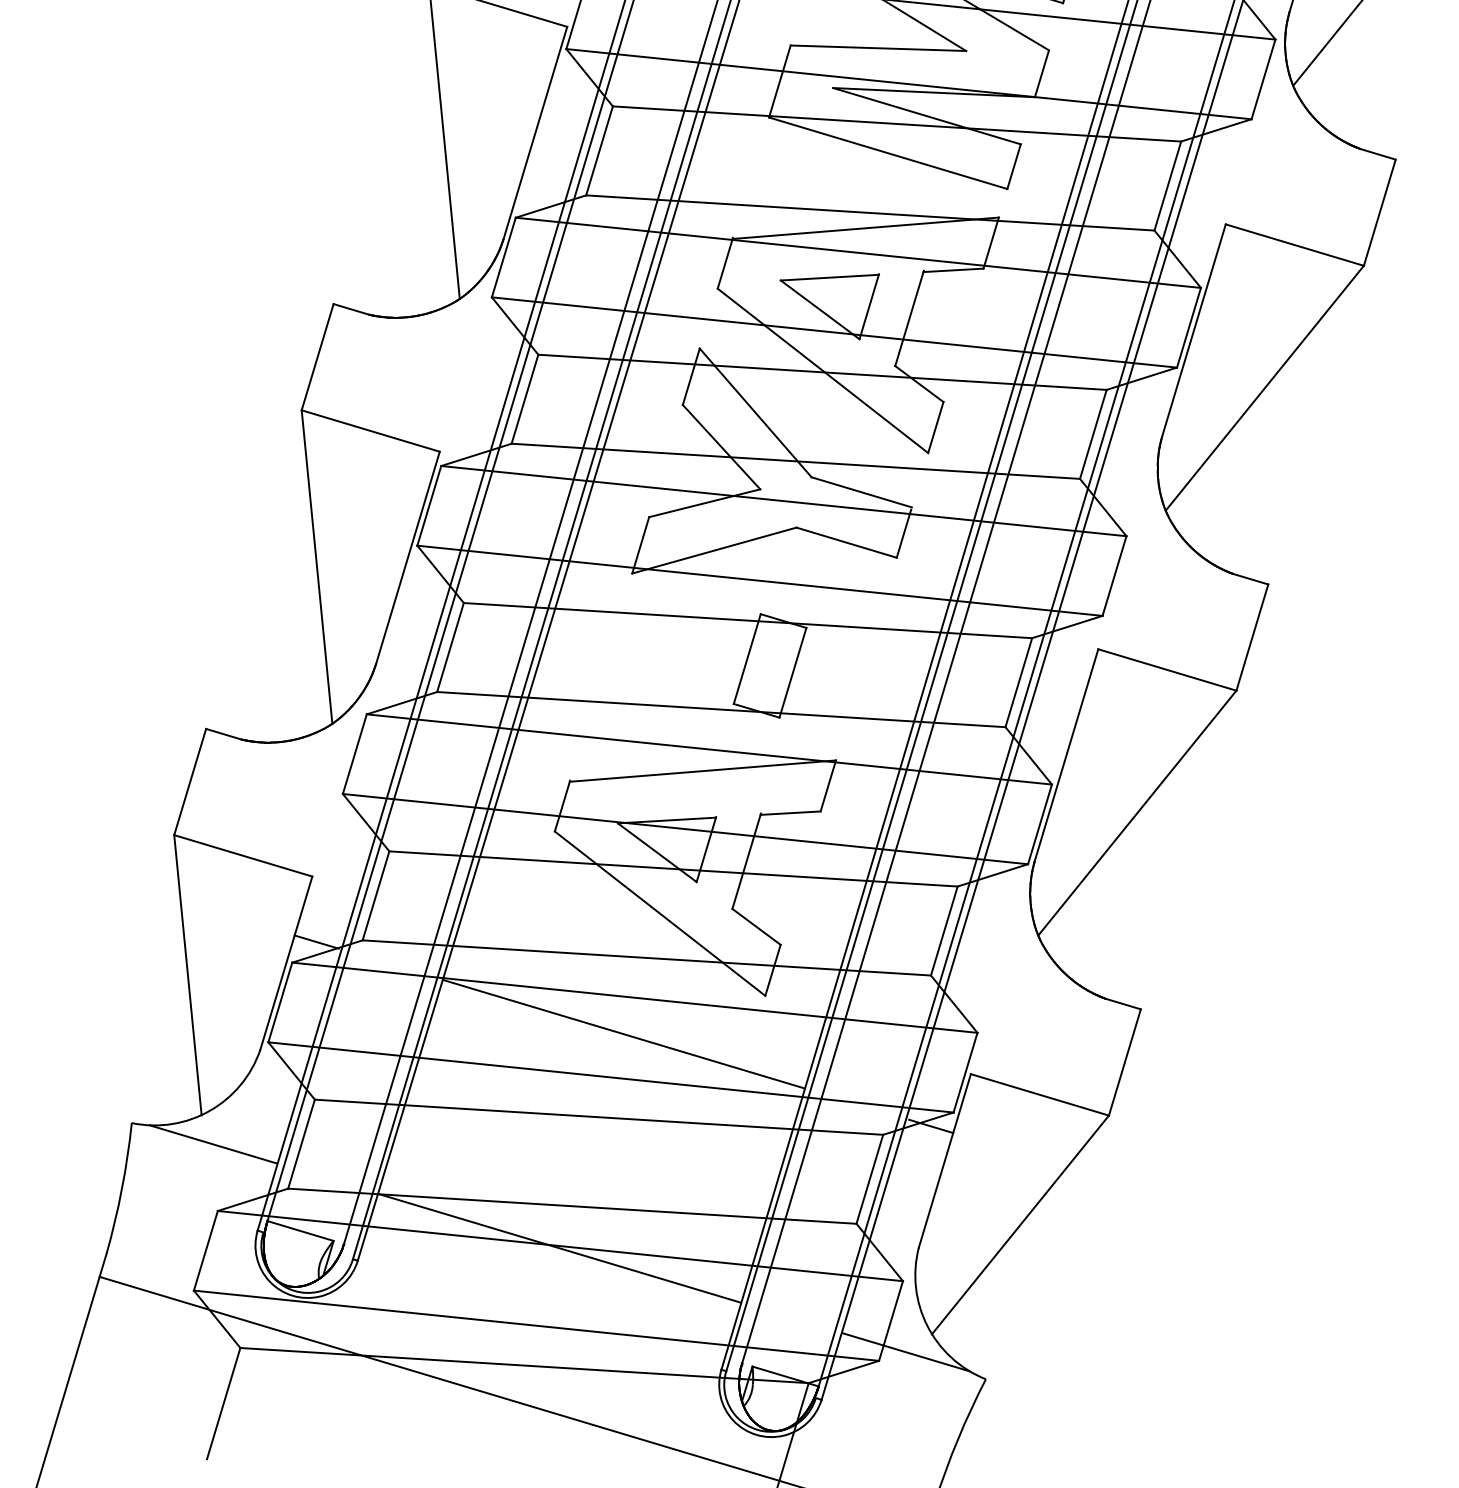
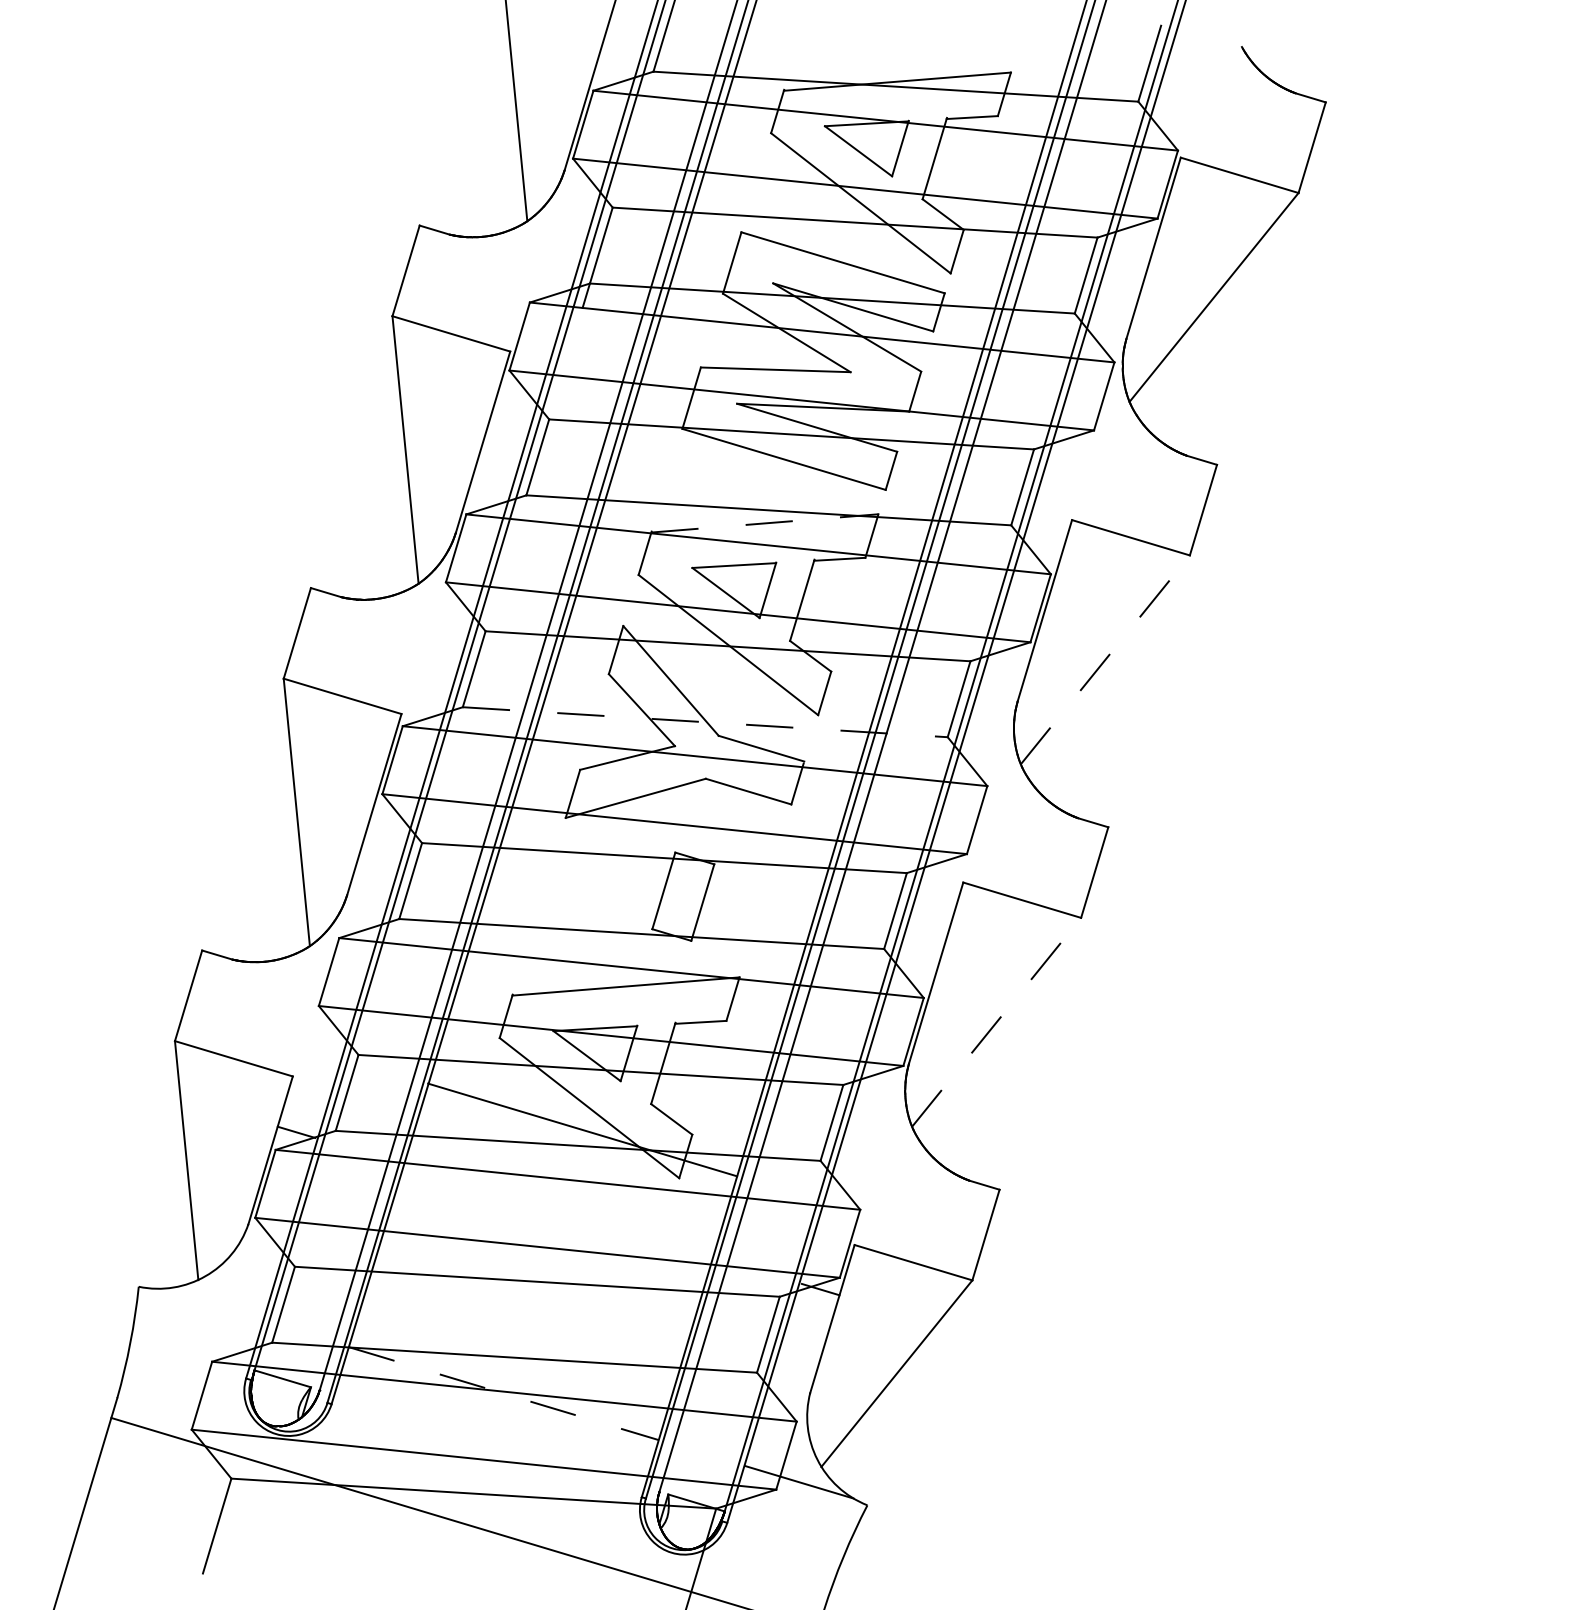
line: (865, 228) -> (764, 523), solid -> dashed
line: (1264, 387) -> (1105, 659), solid -> dashed
line: (796, 461) -> (705, 722), solid -> dashed
line: (1137, 812) -> (996, 1021), solid -> dashed
line: (623, 1033) -> (582, 1129), moved
line: (213, 1143) -> (208, 1304), removed
line: (560, 1248) -> (504, 1393), solid -> dashed

